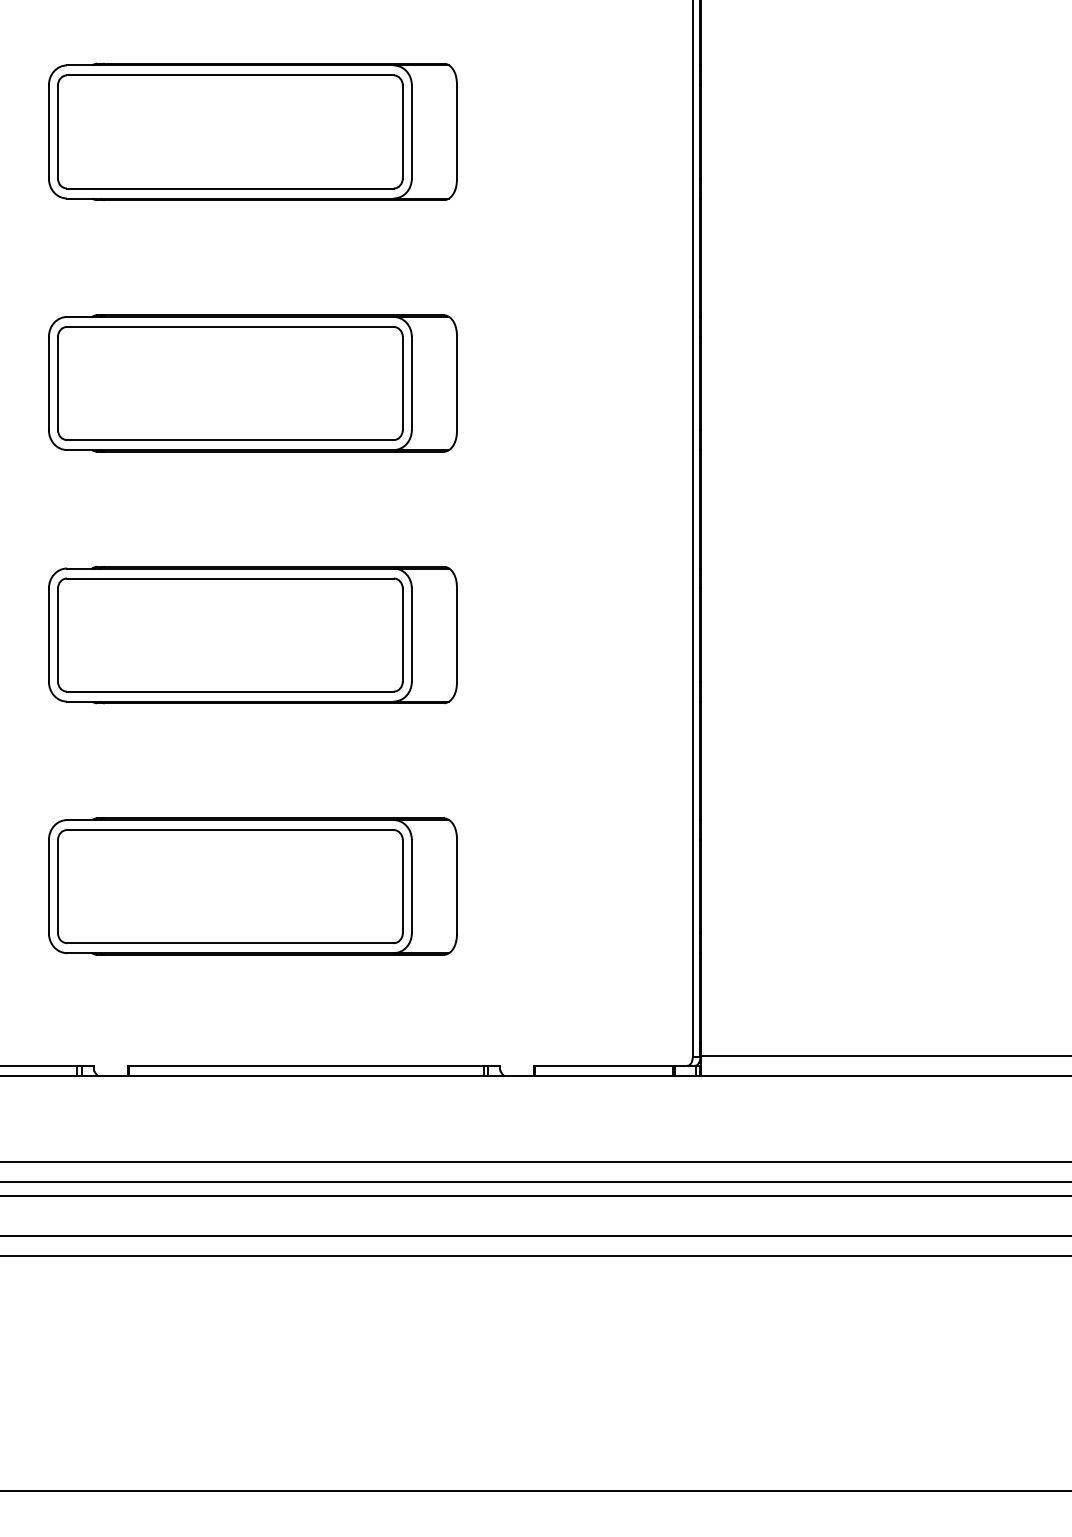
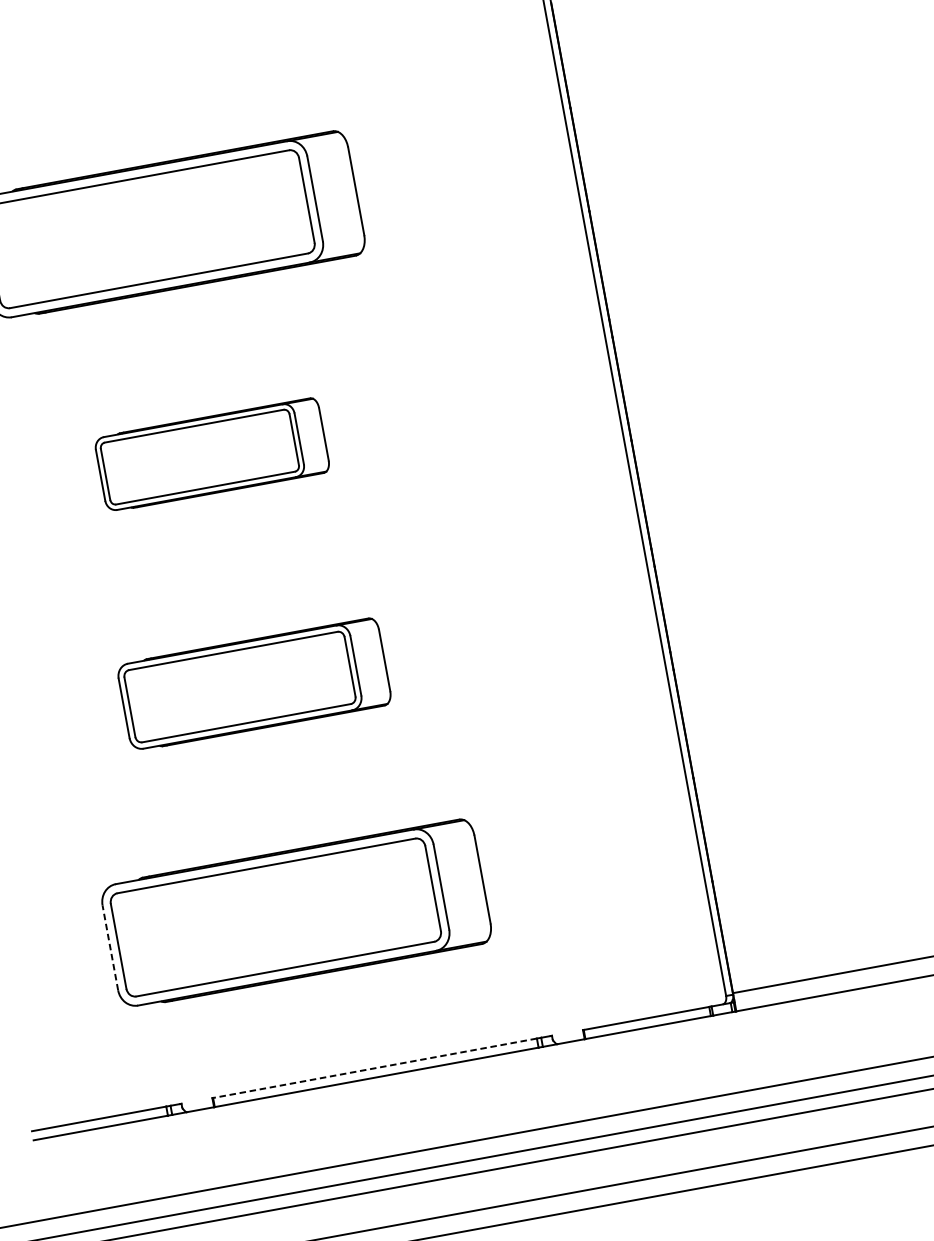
part: (252, 383) -> (211, 454), size x0.6
part: (252, 635) -> (254, 684), size x0.7
line: (48, 886) -> (109, 947), solid -> dashed
line: (306, 1065) -> (375, 1067), solid -> dashed

